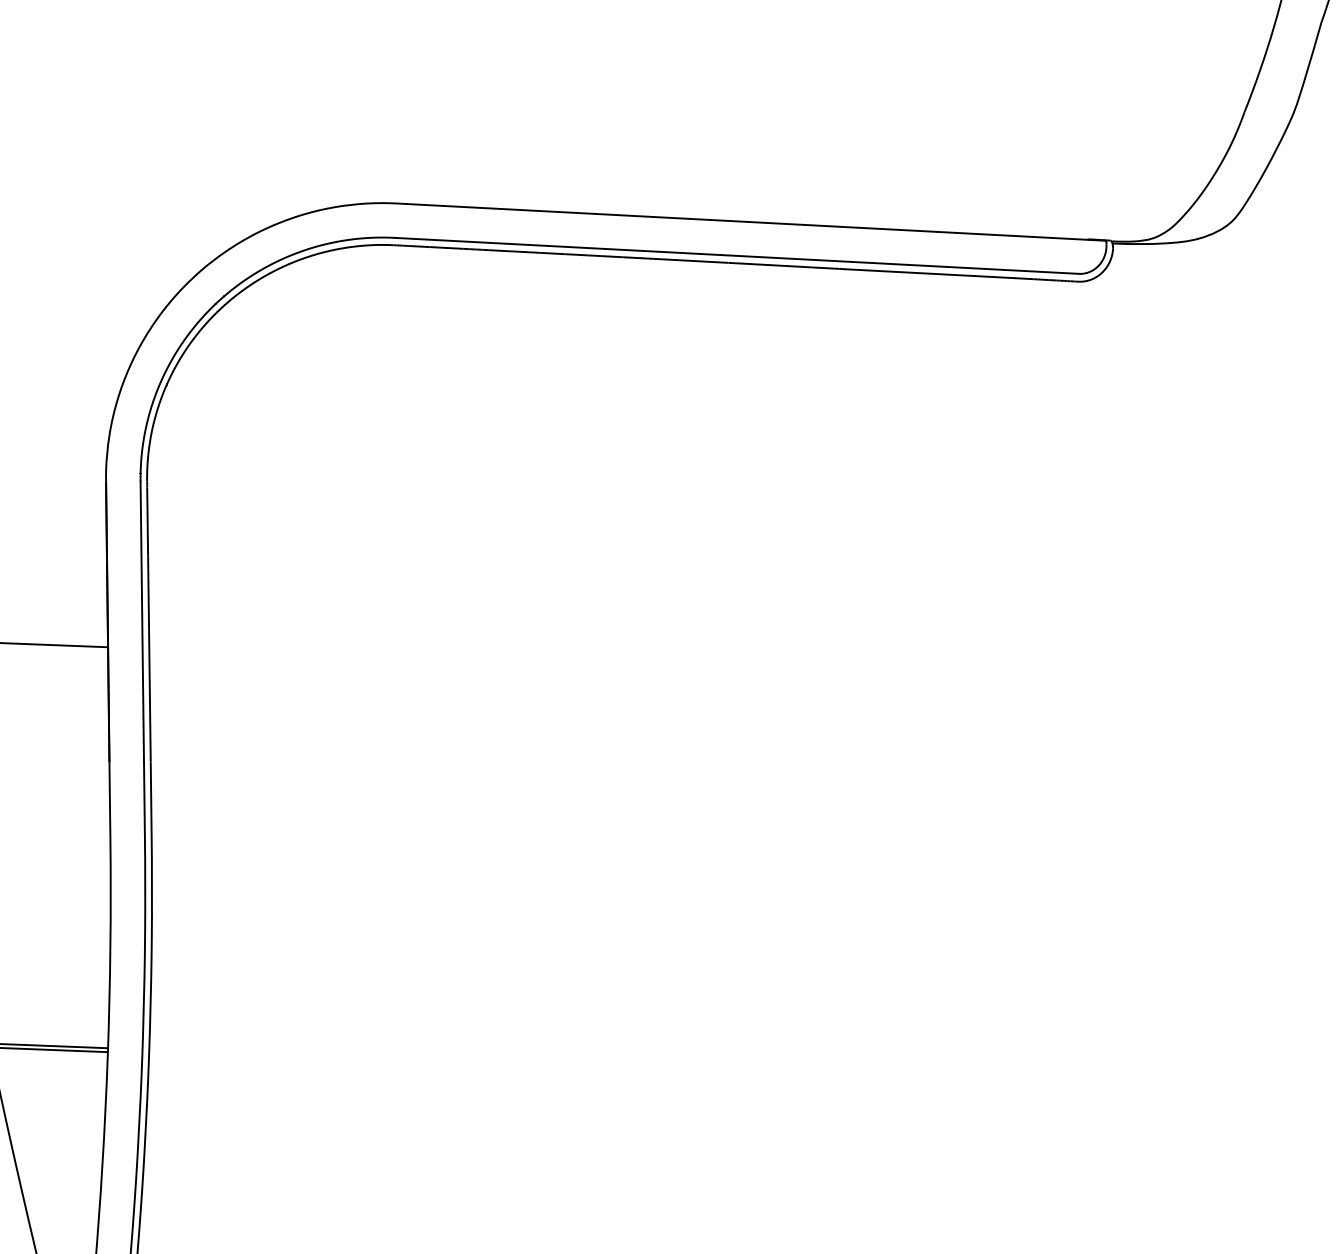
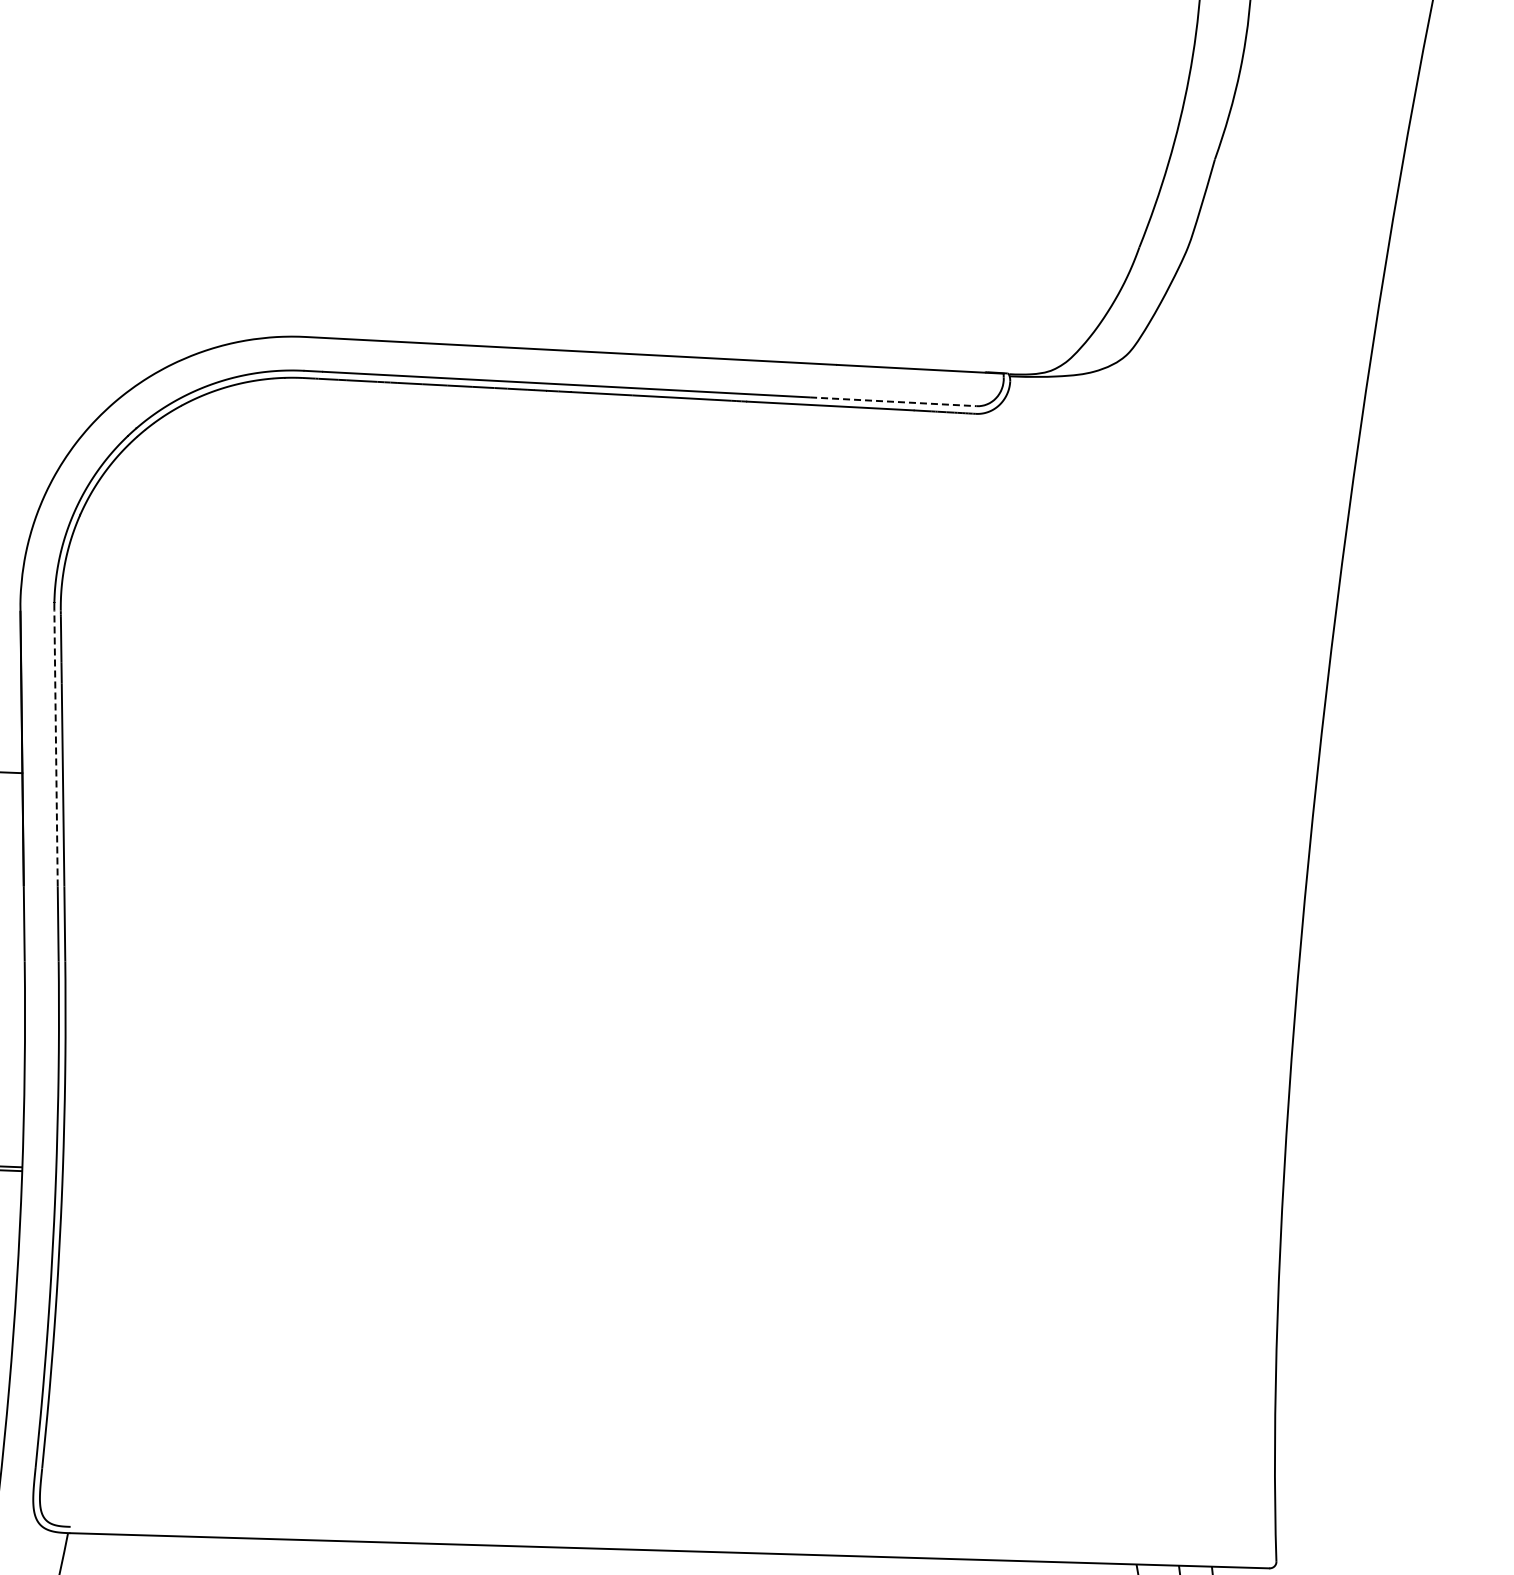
line: (994, 269) -> (893, 401), solid -> dashed
line: (142, 621) -> (56, 747), solid -> dashed

